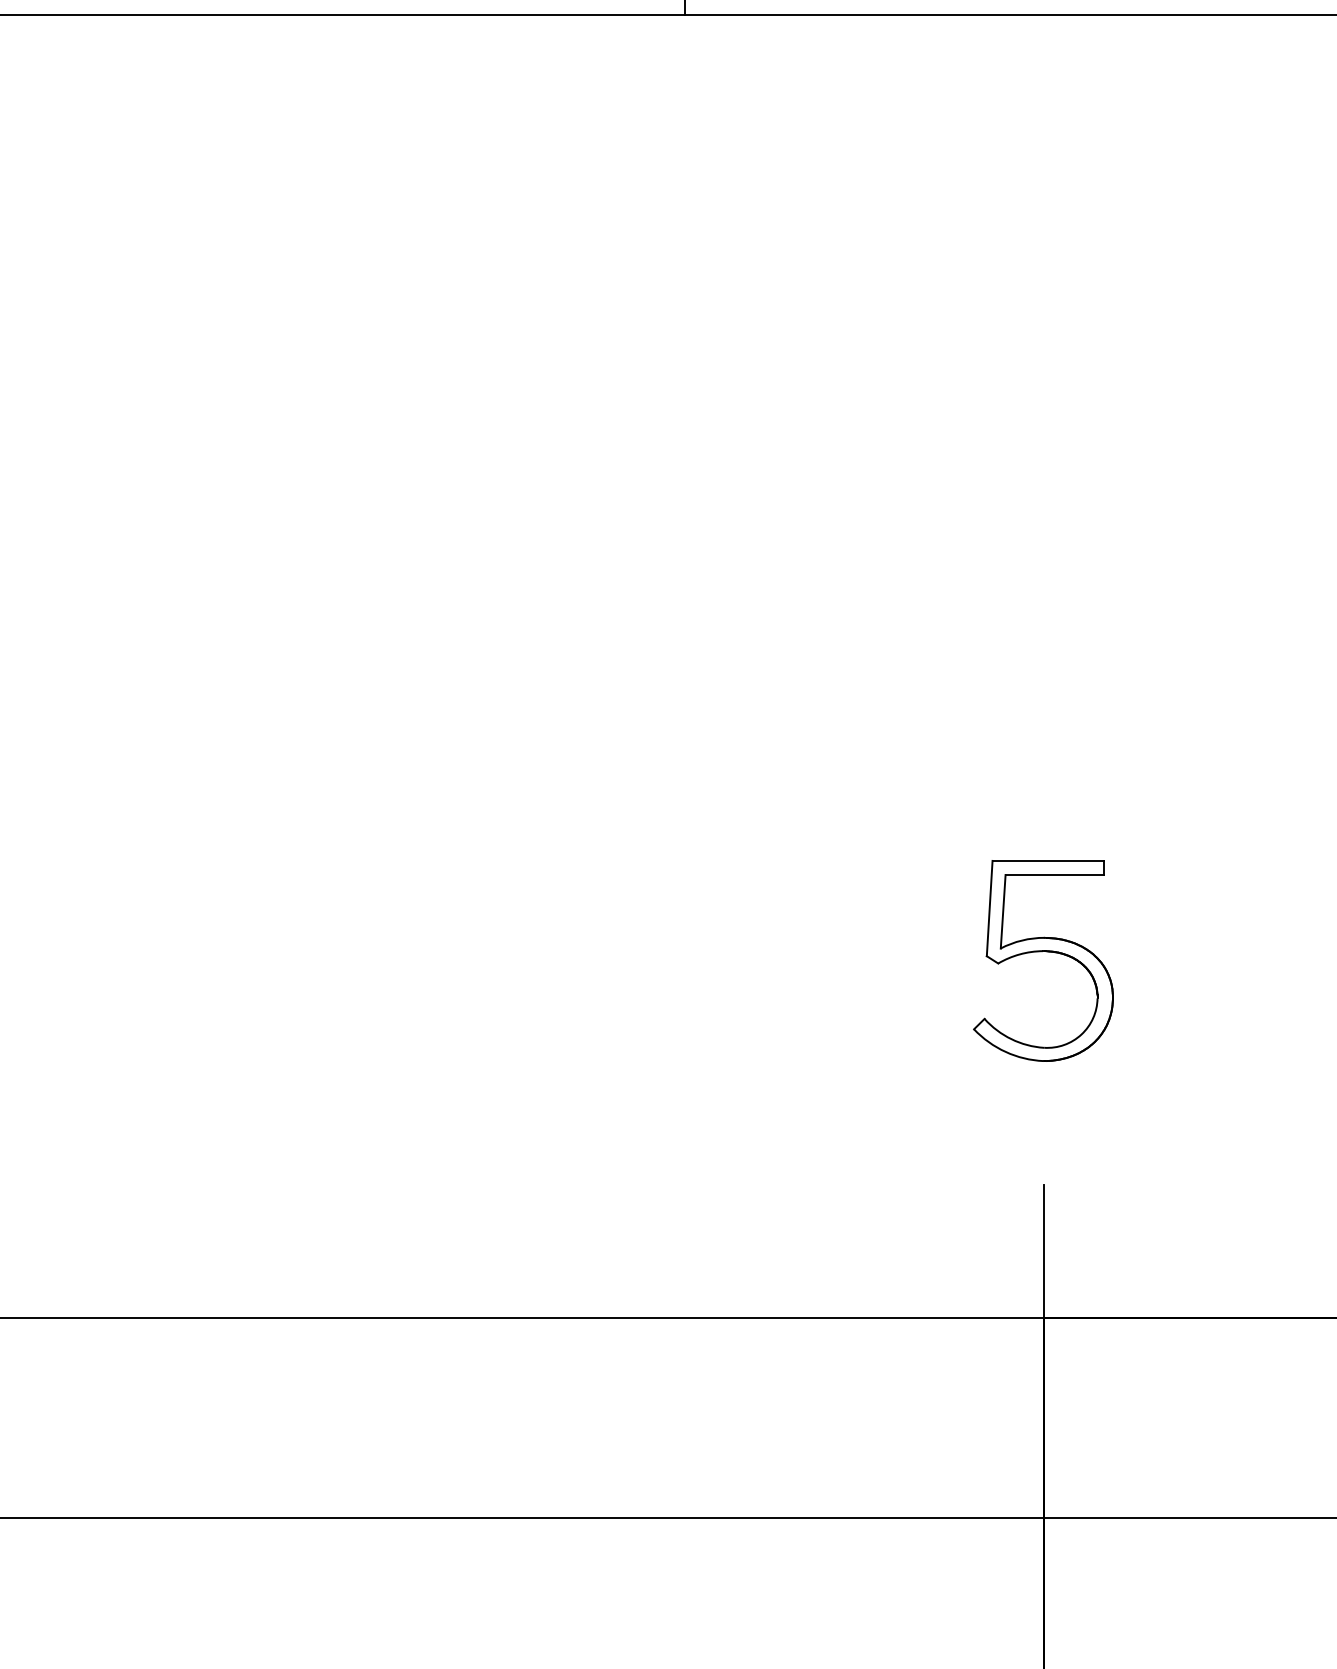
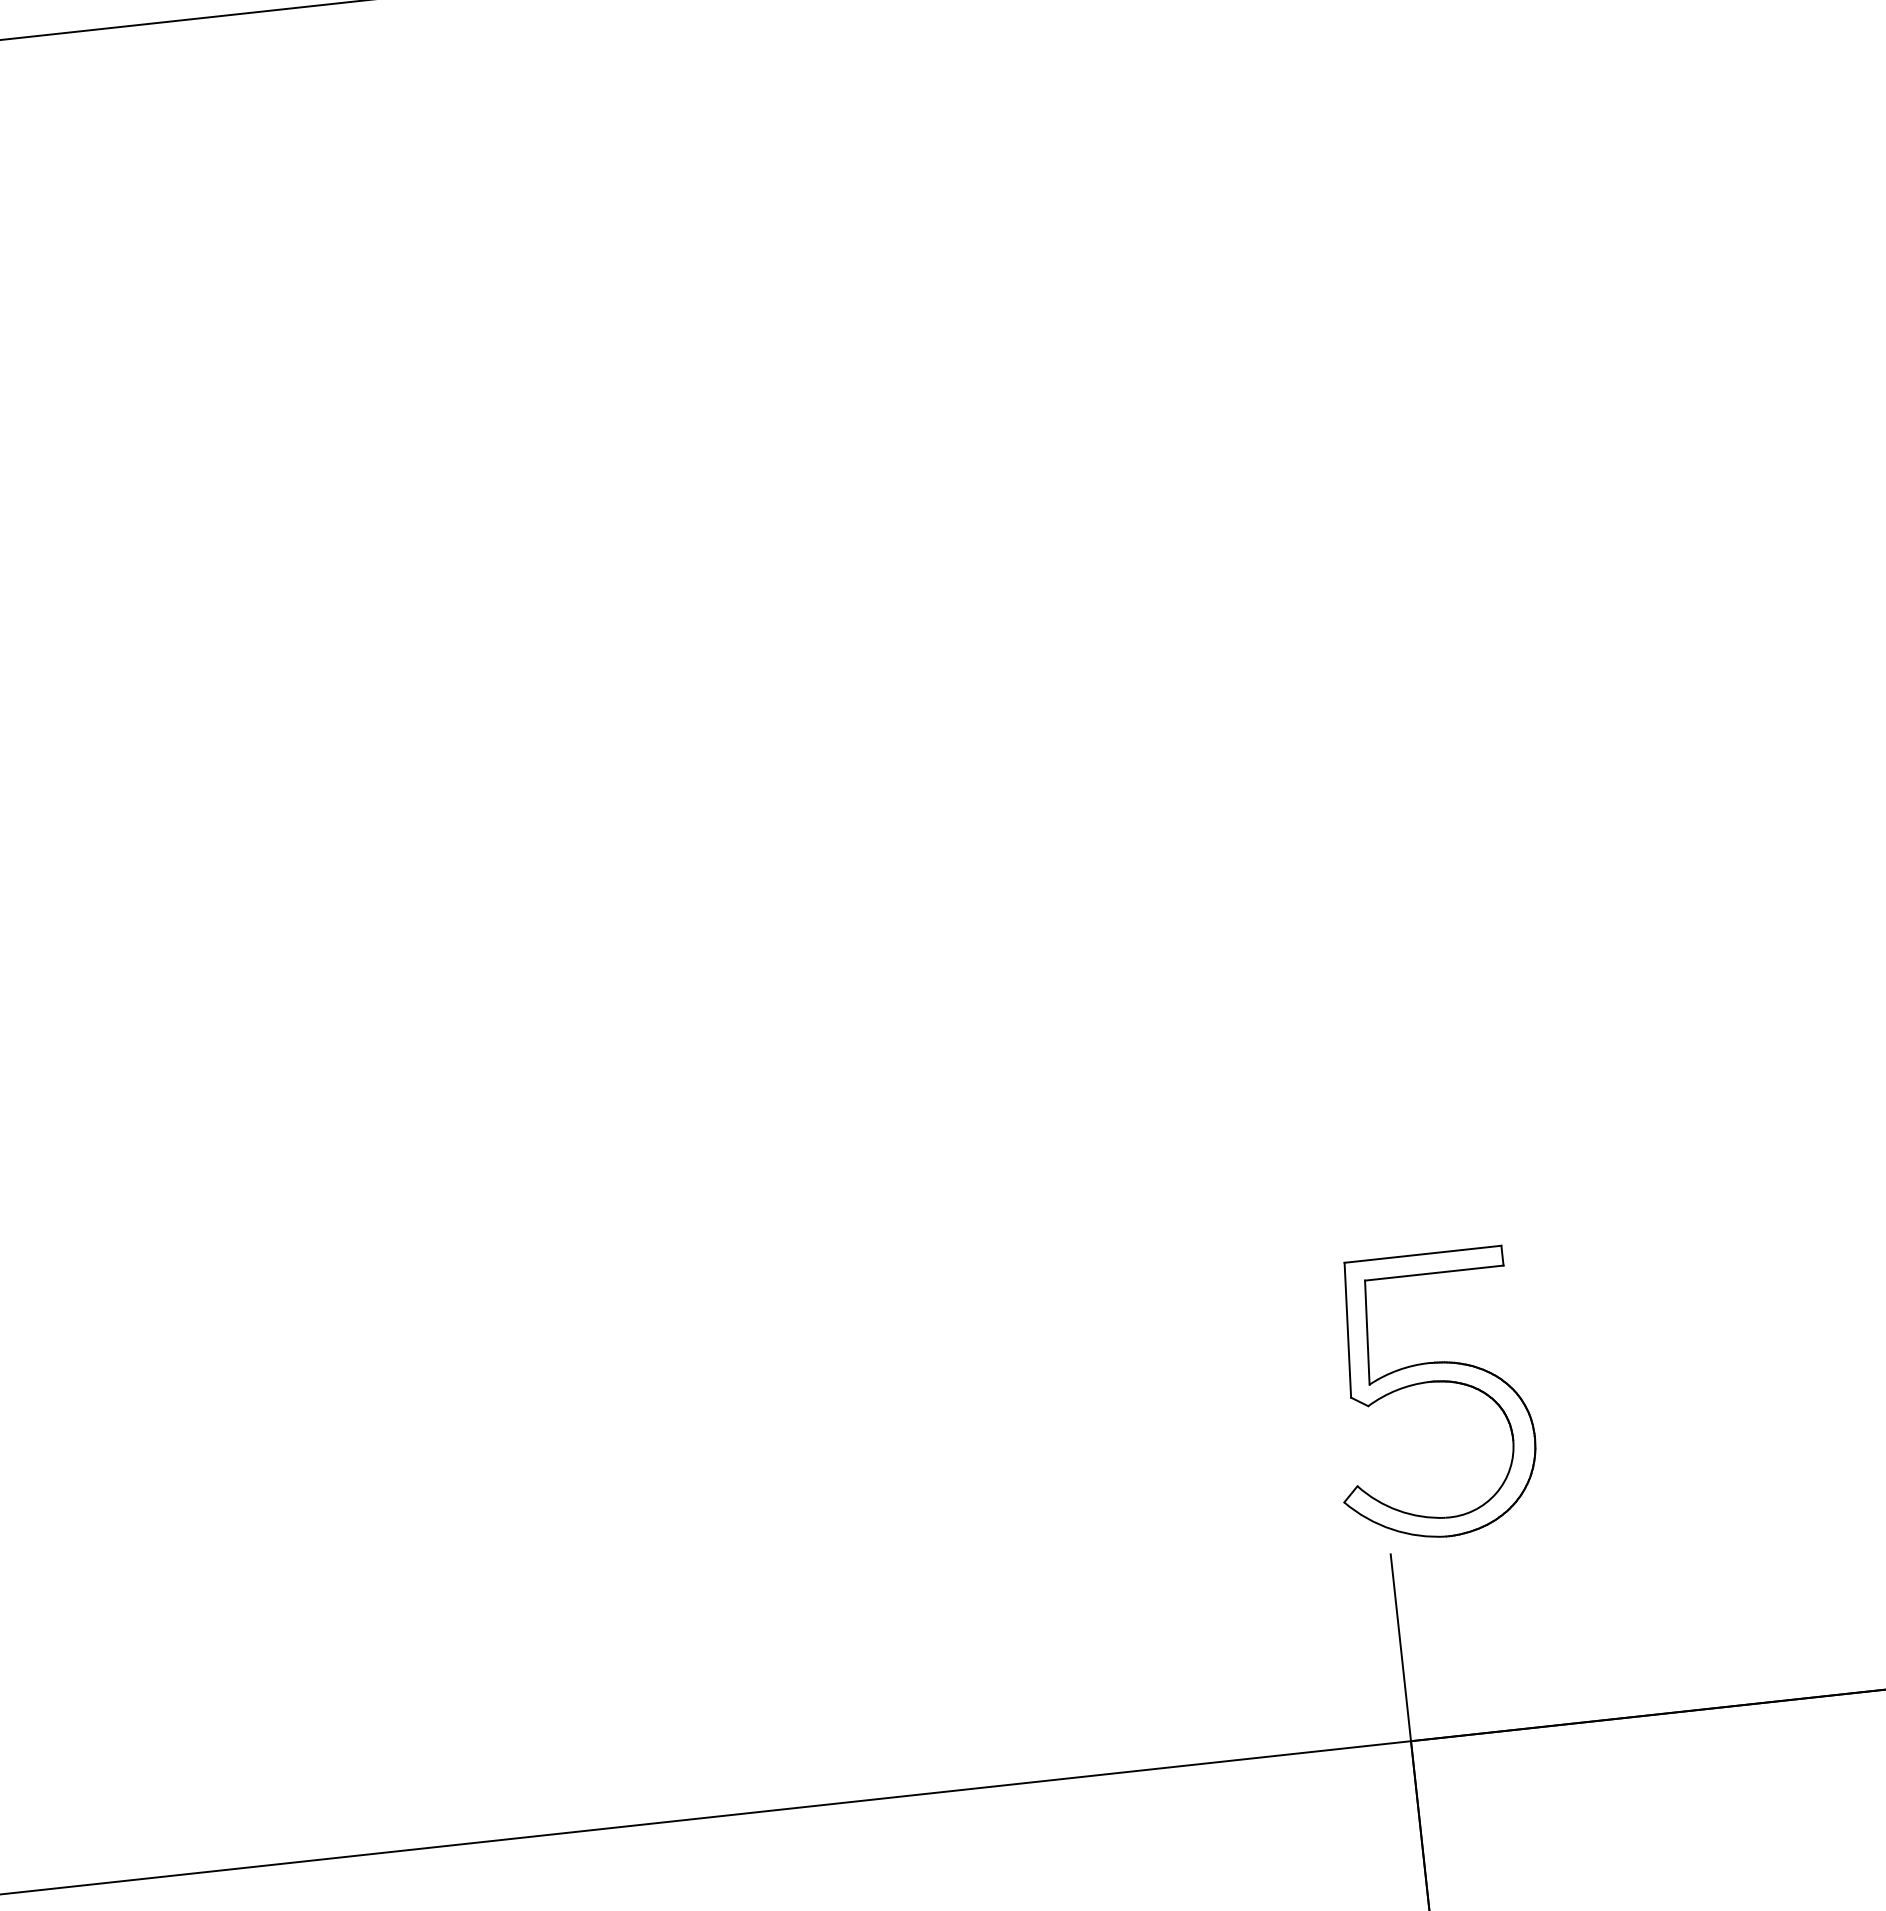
part: (1042, 952) -> (1428, 1383), moved

